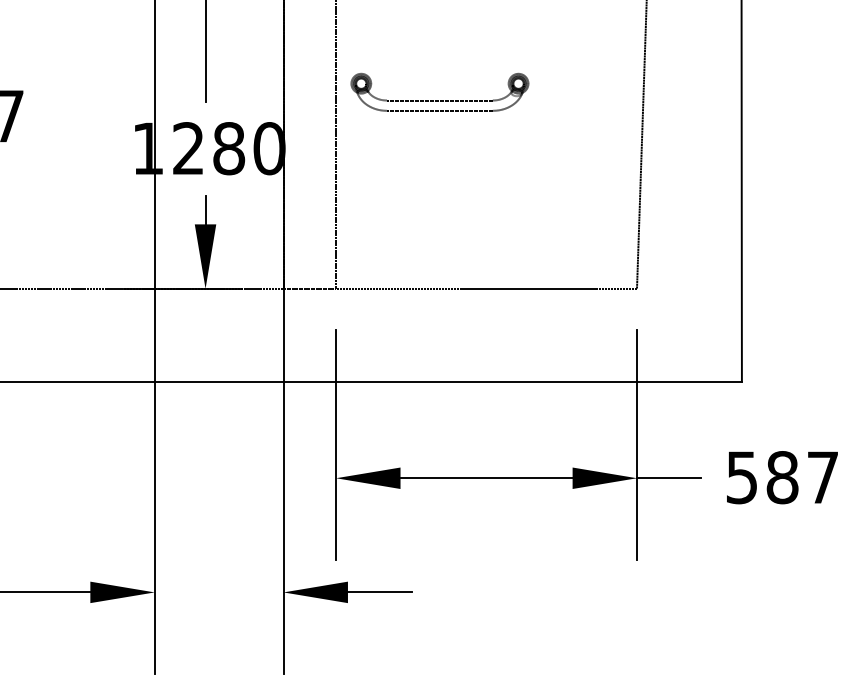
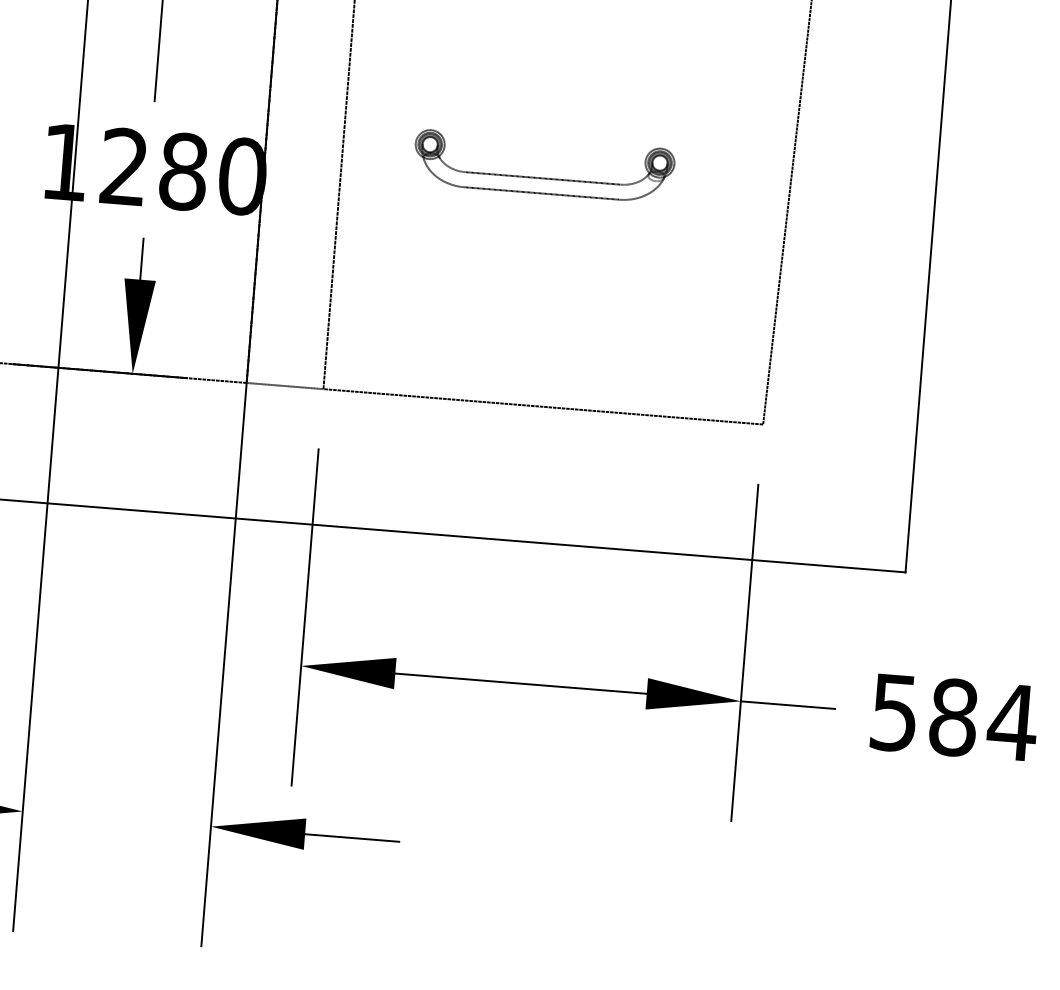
part: (438, 100) -> (541, 178), moved
text: (822, 477) -> (1012, 722), 587 -> 584

